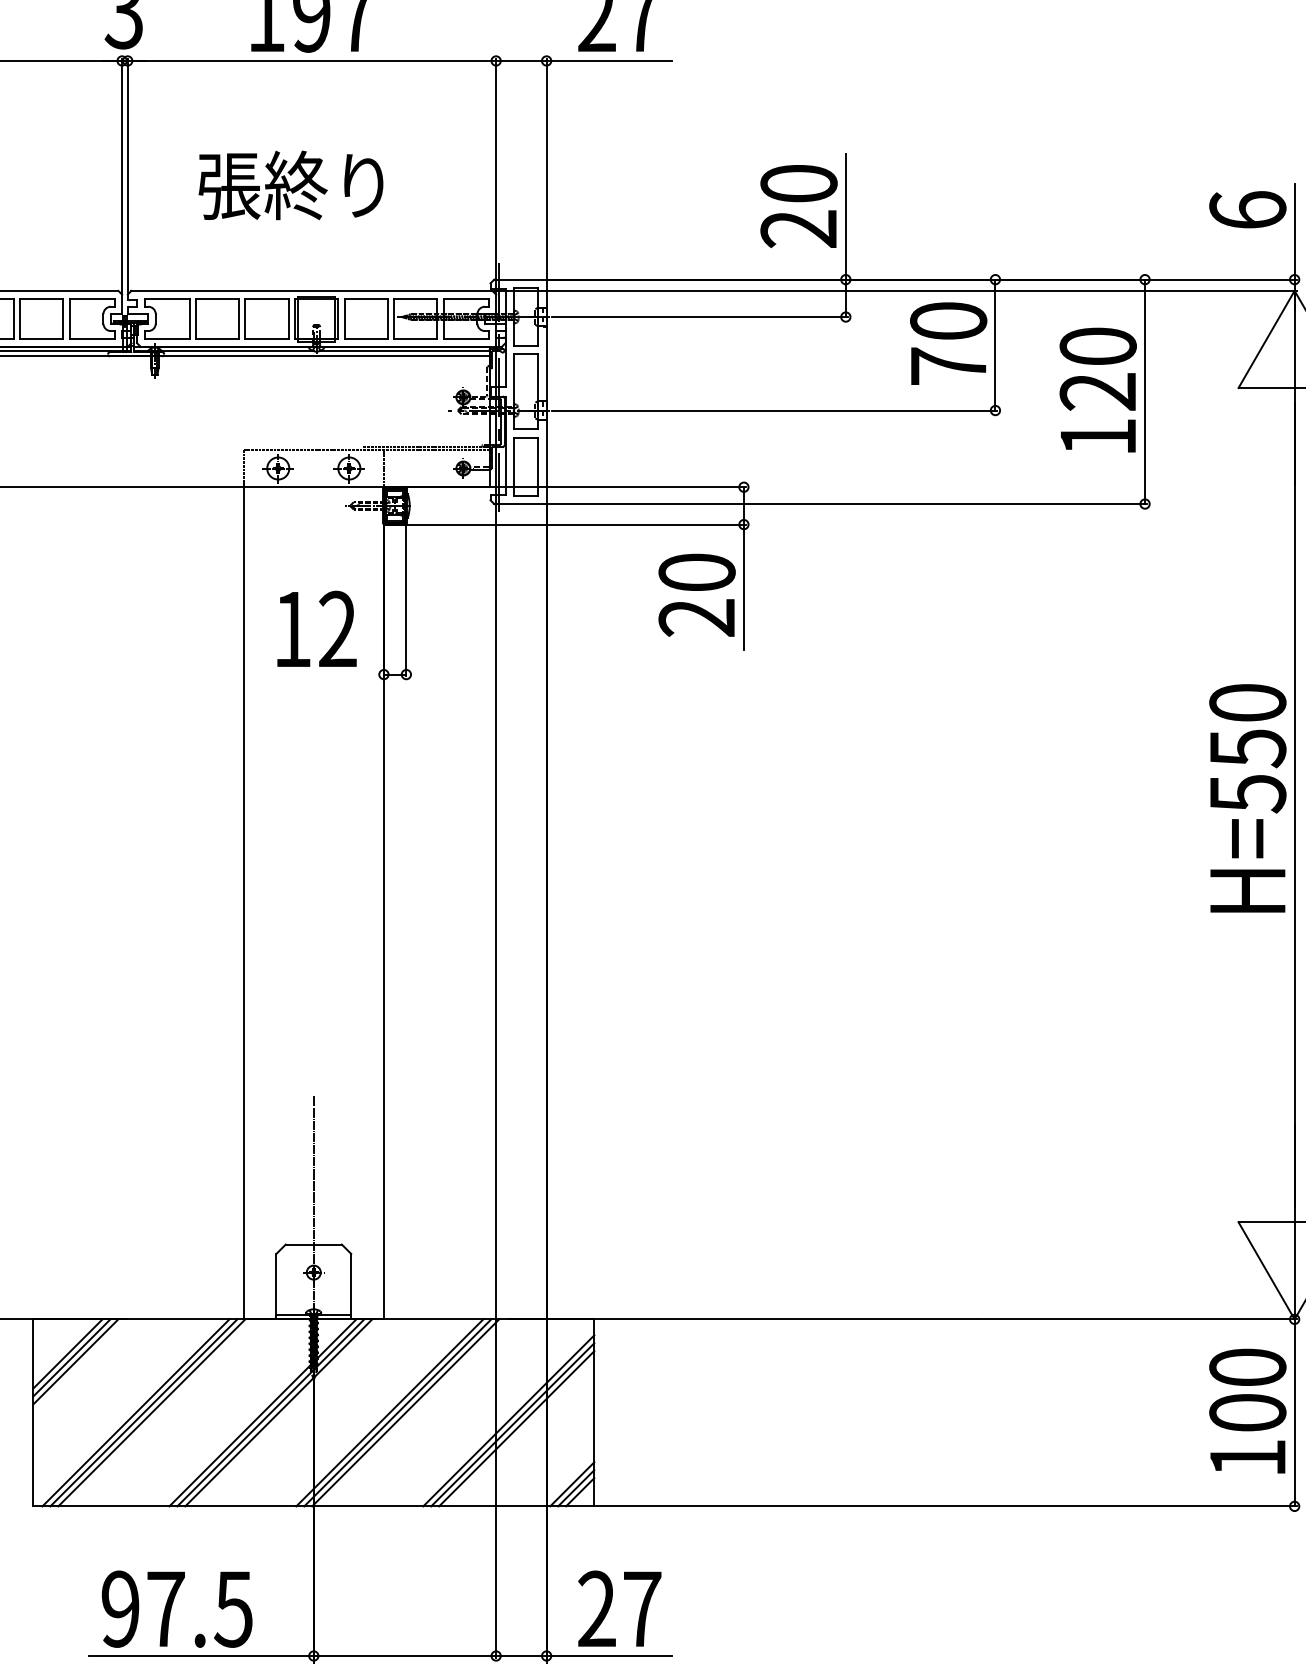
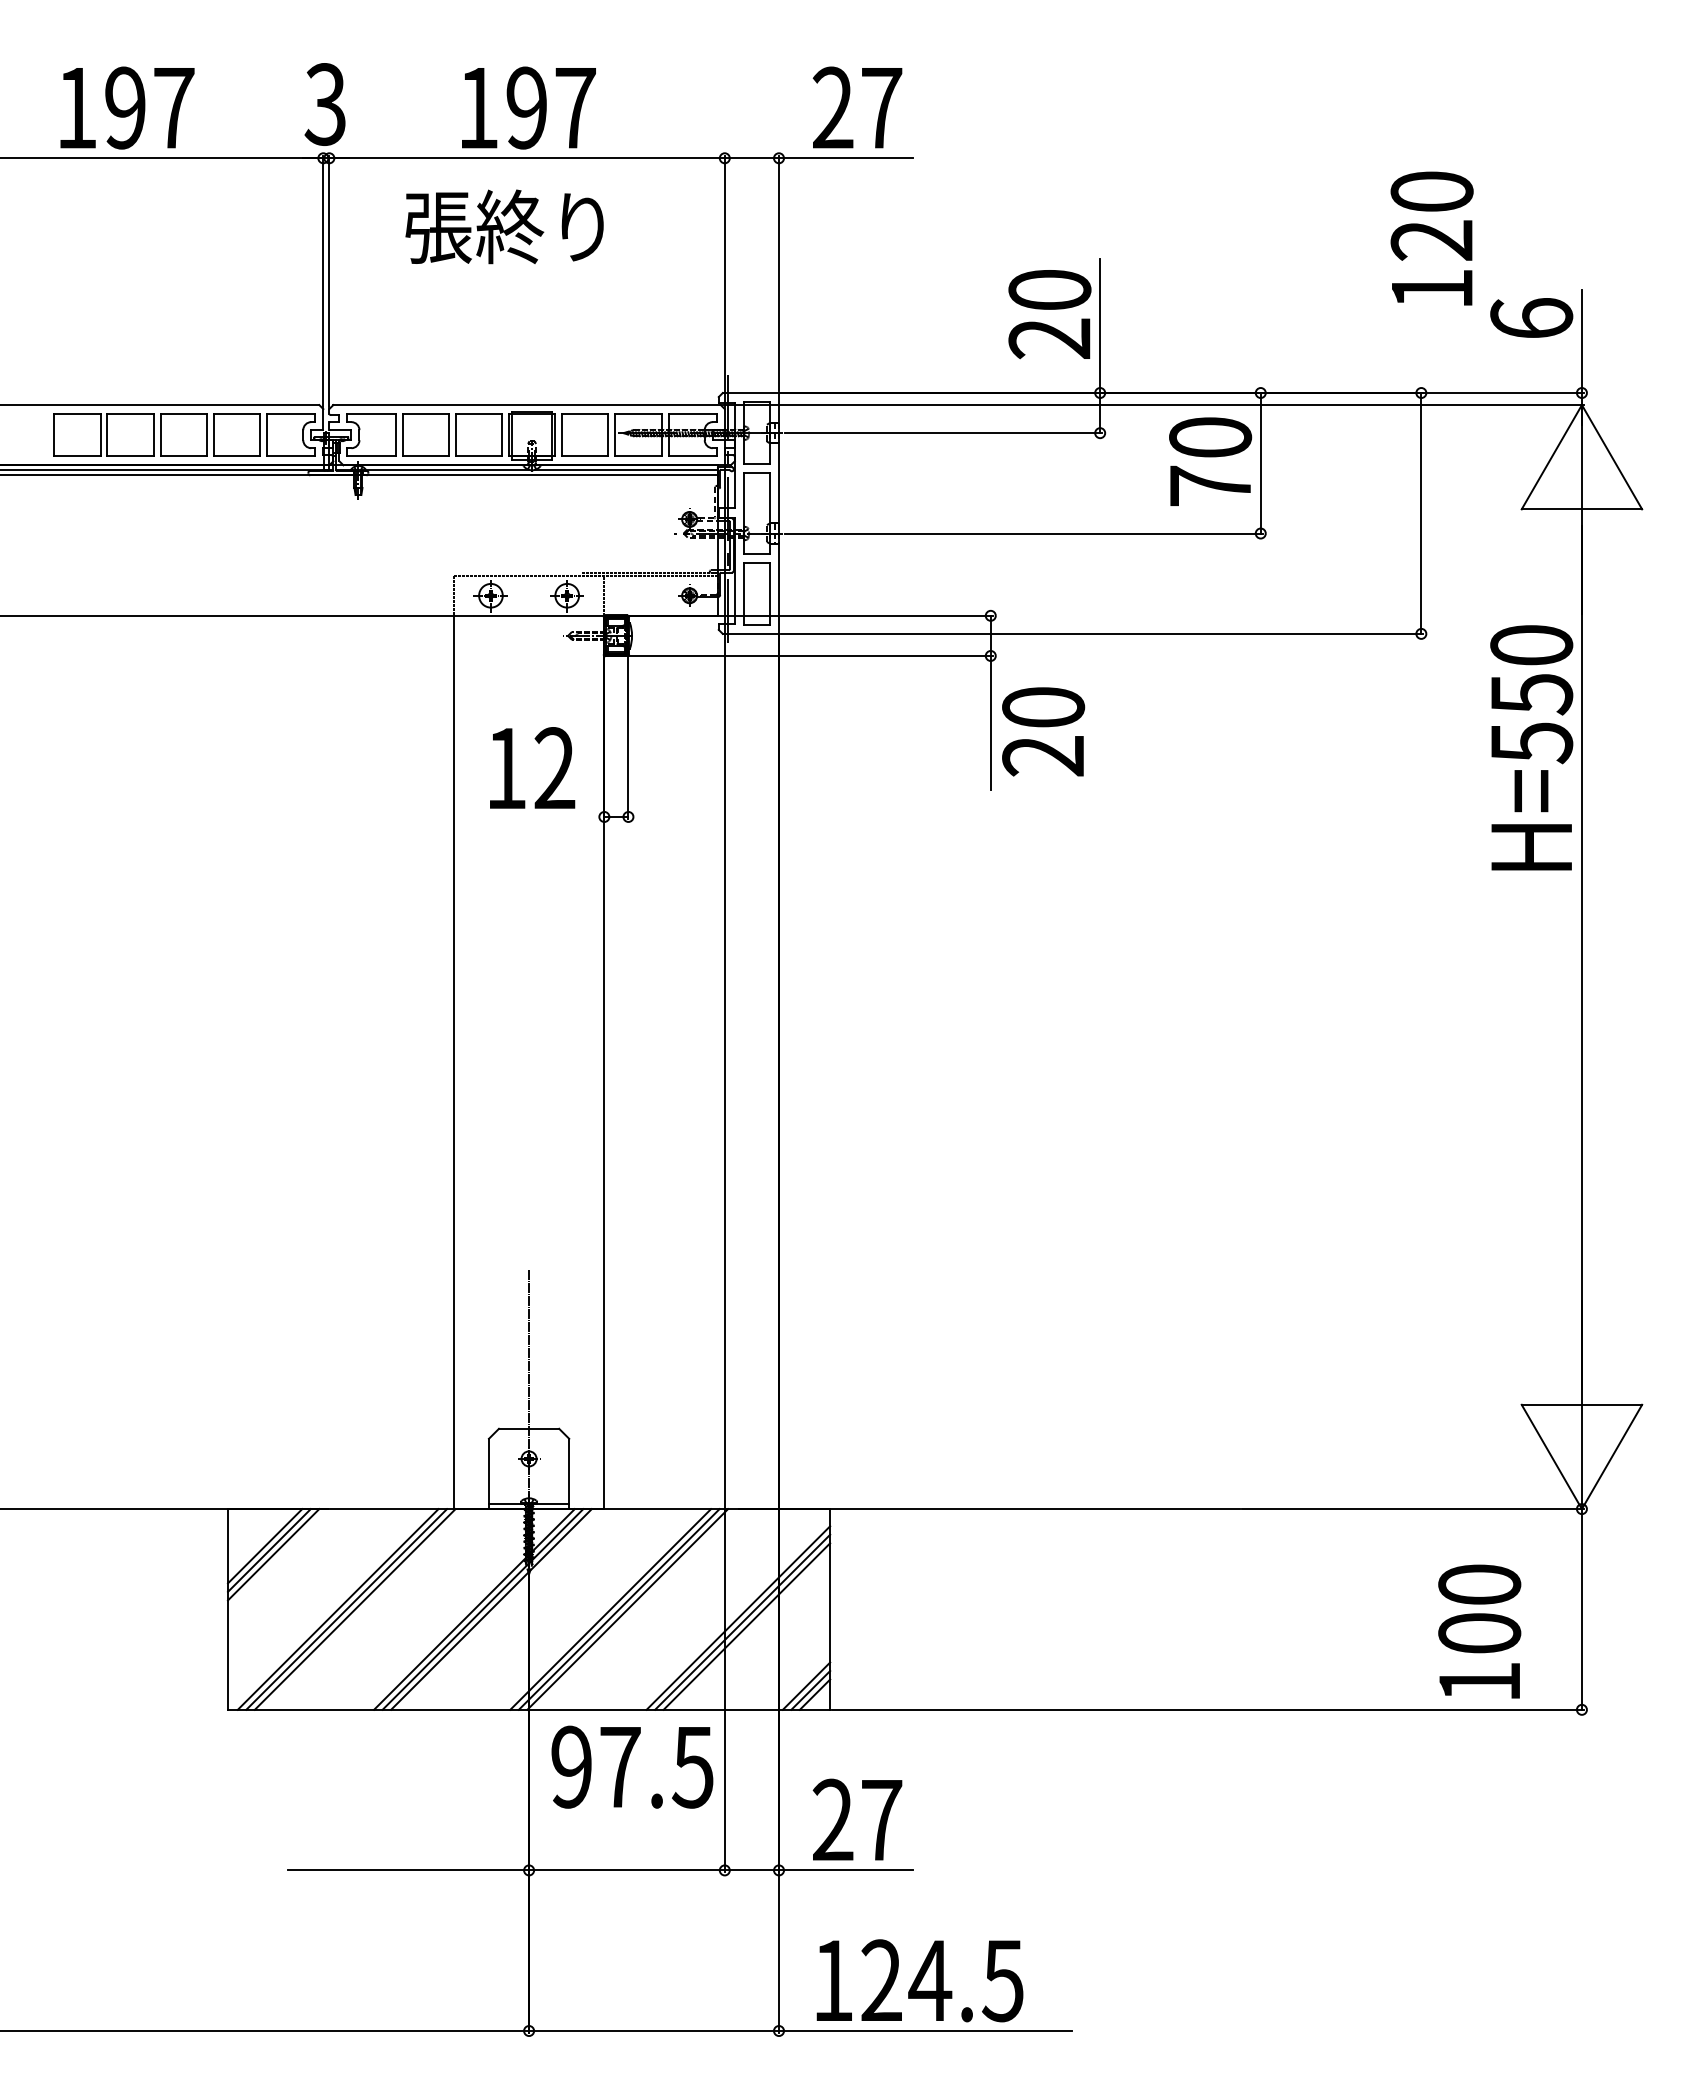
text: (290, 185) -> (504, 226), moved
text: (1097, 390) -> (1431, 238), moved
text: (697, 594) -> (1043, 731), moved
text: (1247, 798) -> (1531, 747), moved
text: (1247, 1411) -> (1479, 1631), moved
text: (177, 1608) -> (632, 1766), moved

